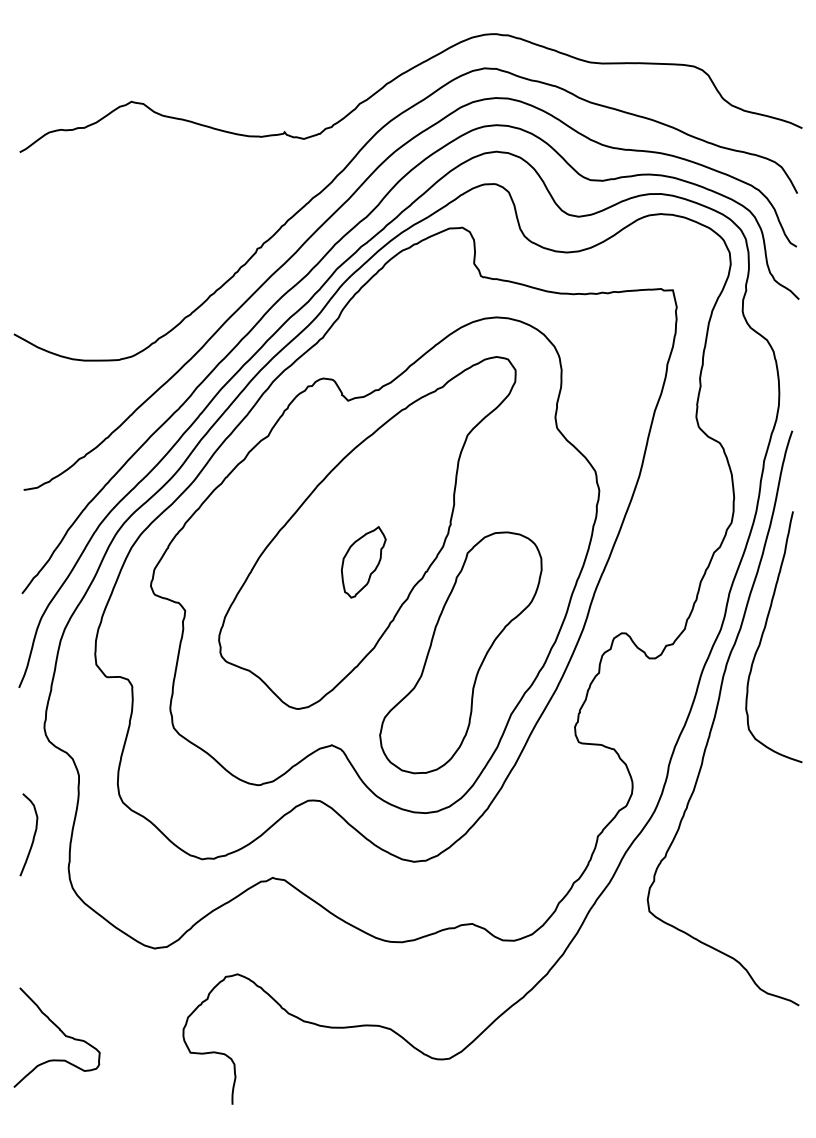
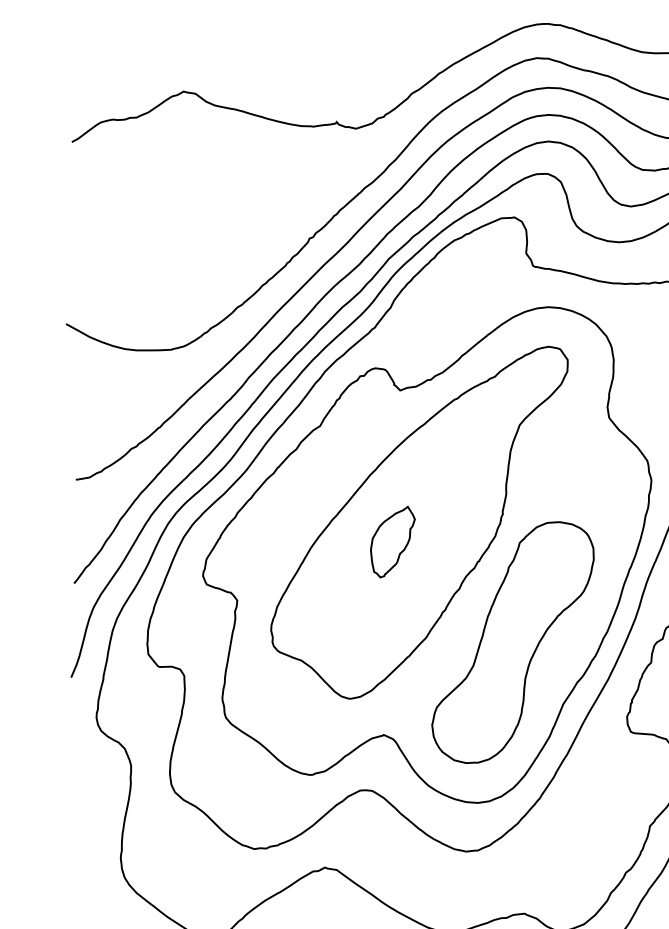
part: (363, 562) -> (392, 542), moved
curve: (33, 834) -> (85, 824), removed

